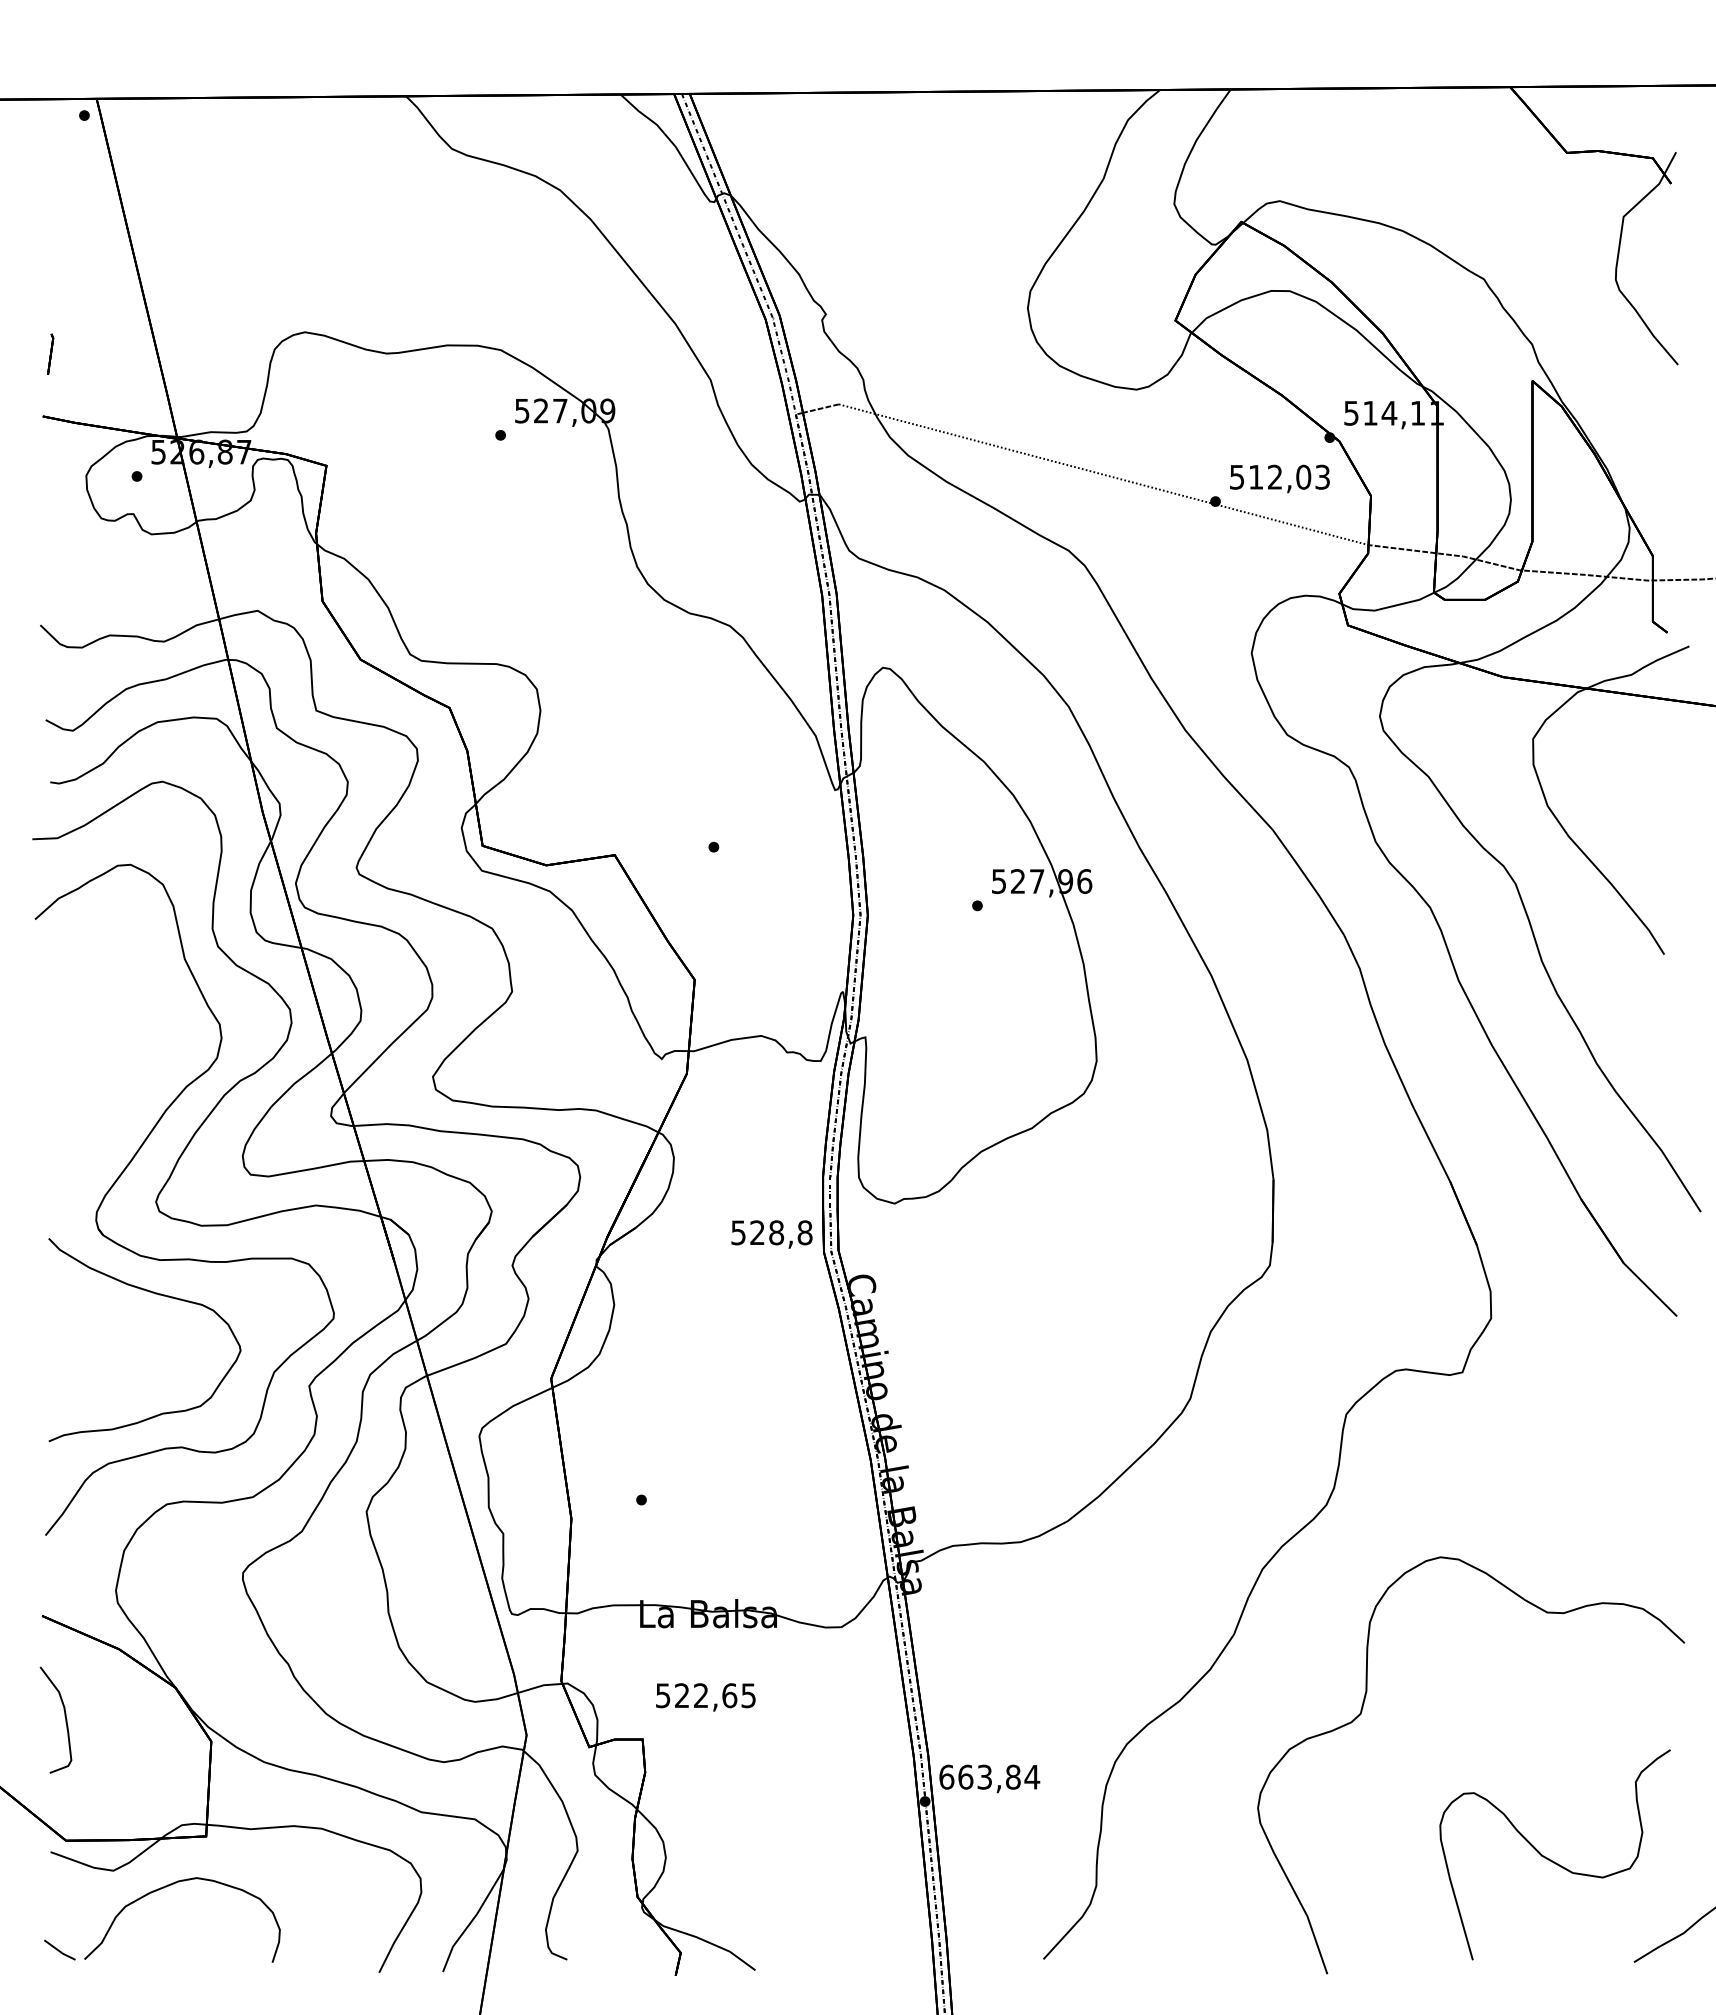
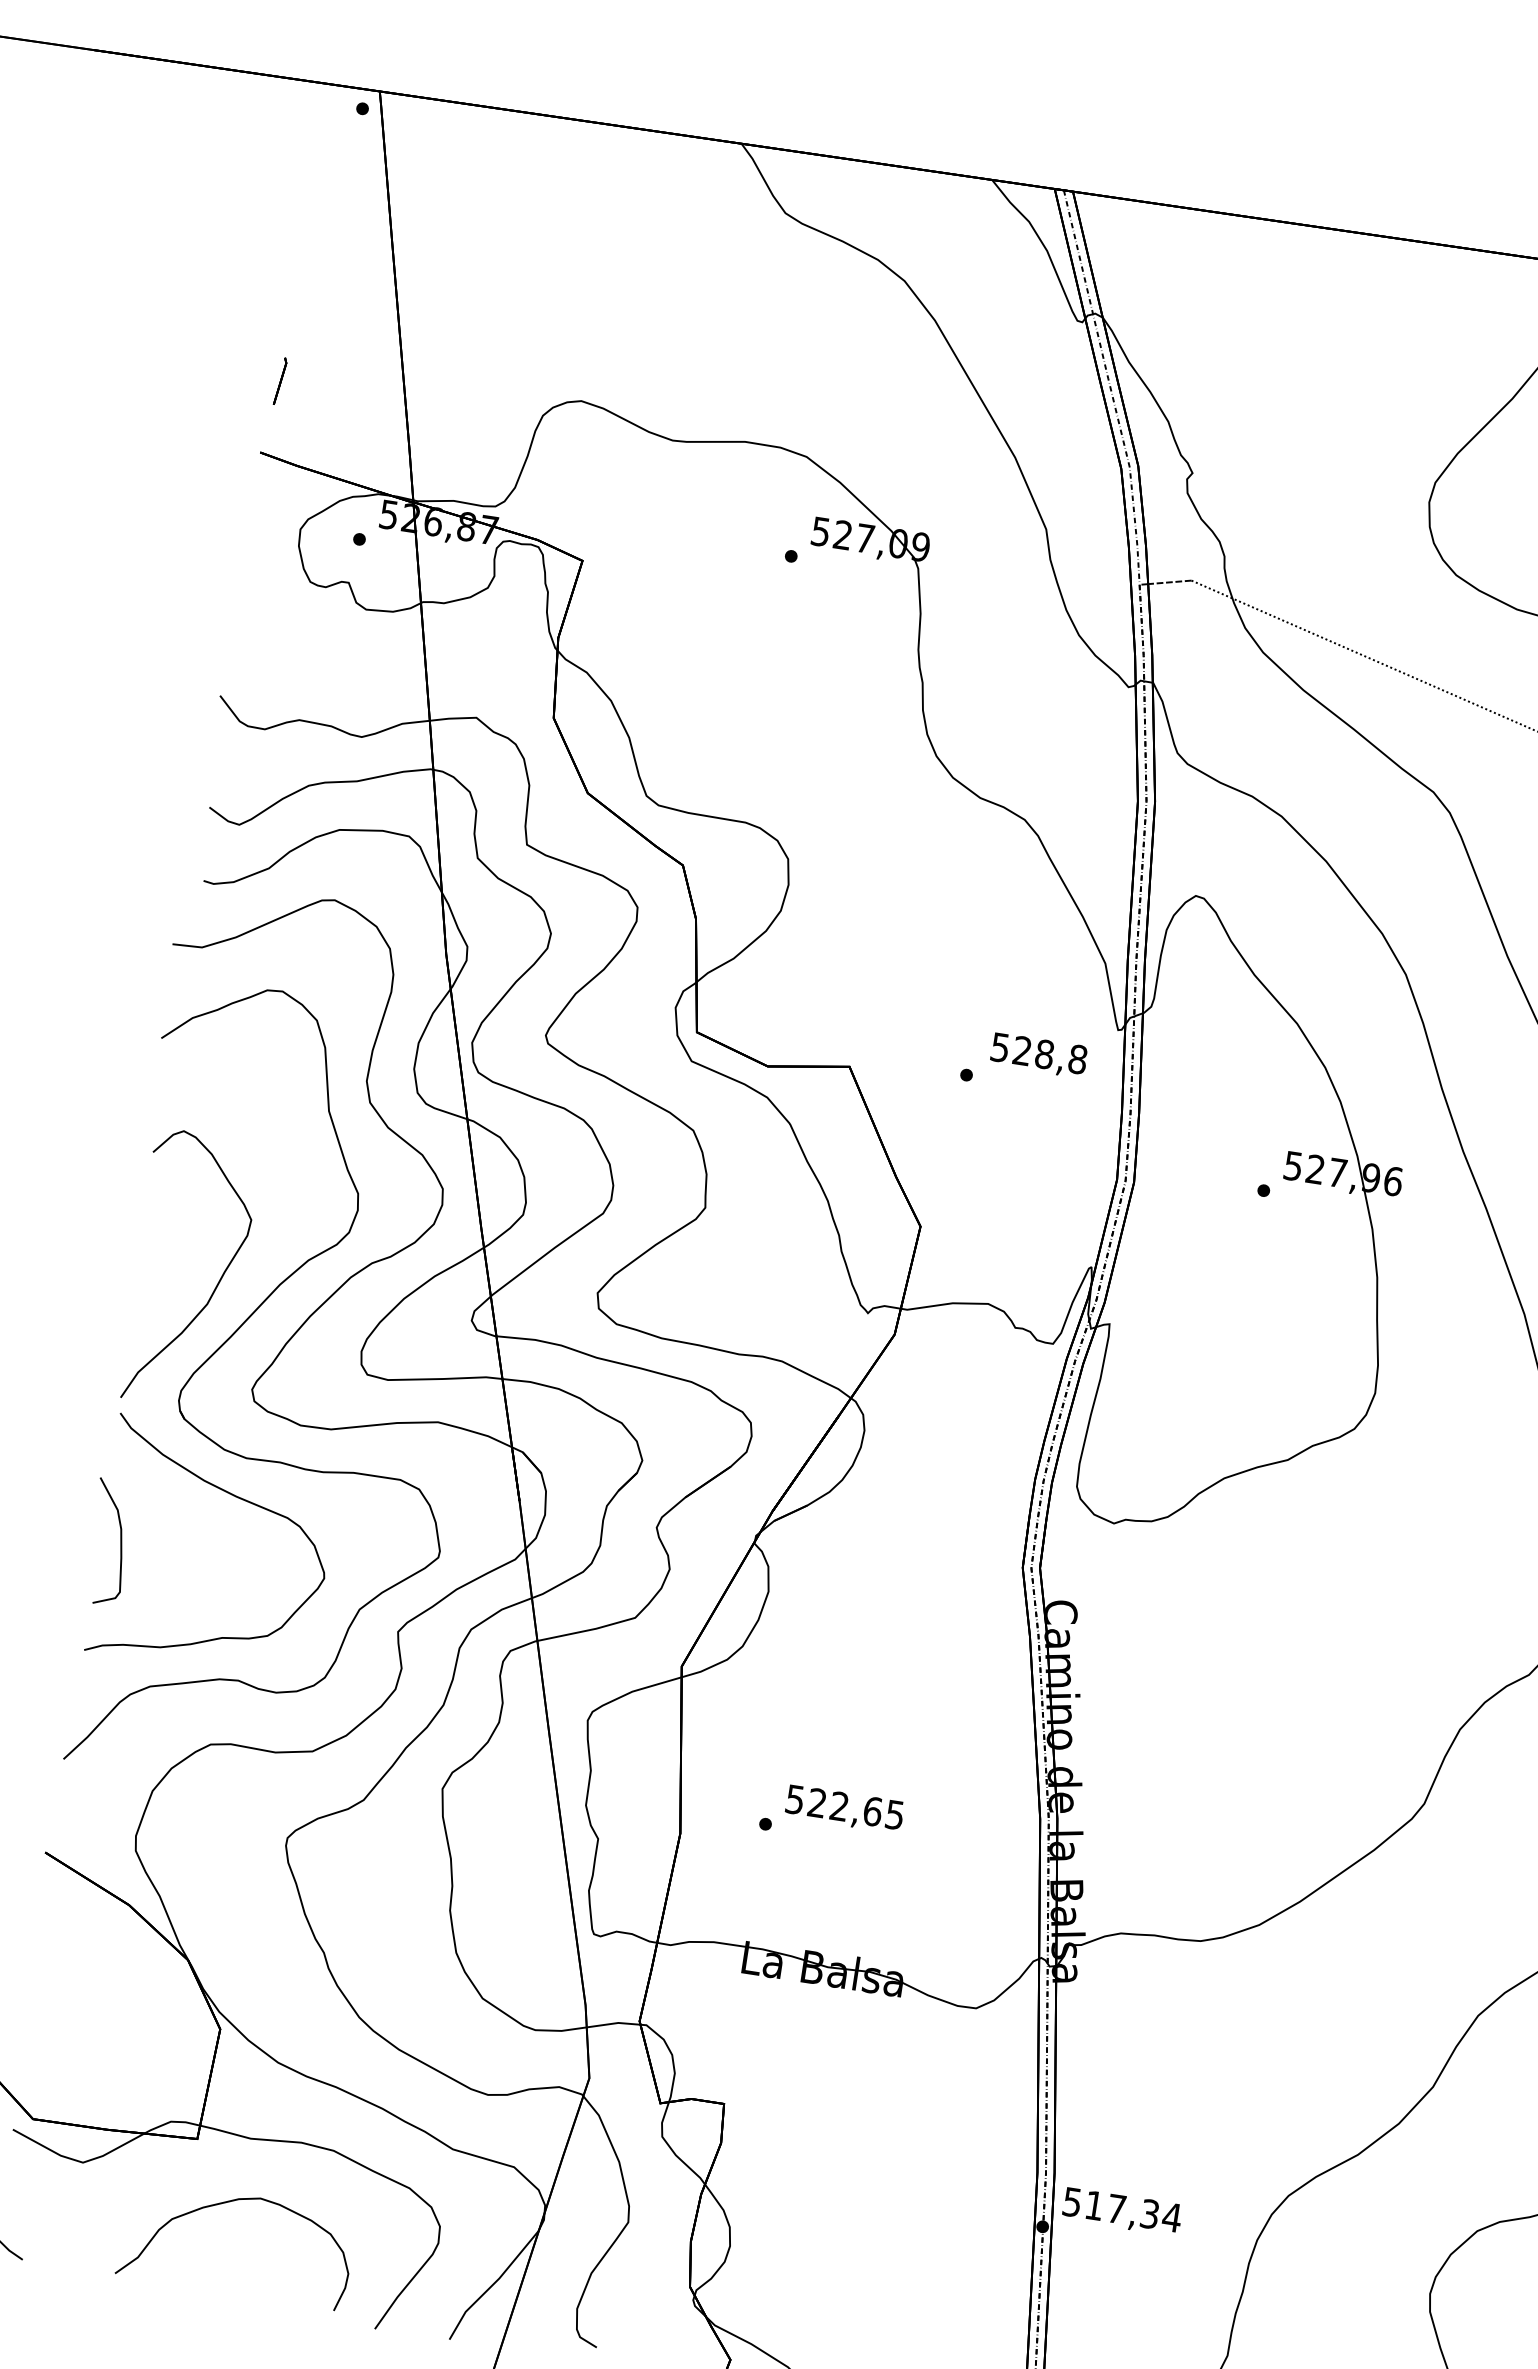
curve: (111, 1121) -> (214, 1287), added
text: (771, 1234) -> (1038, 1055), moved
text: (705, 1697) -> (844, 1809), moved
curve: (64, 1716) -> (119, 1539), moved
text: (979, 1776) -> (1110, 2207), 663,84 -> 517,34
curve: (171, 1885) -> (229, 2202), moved

